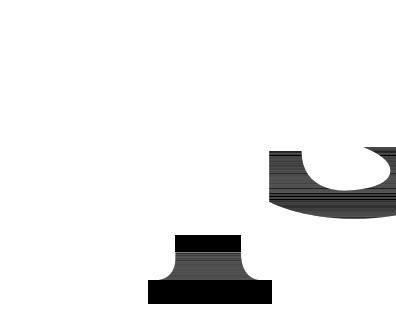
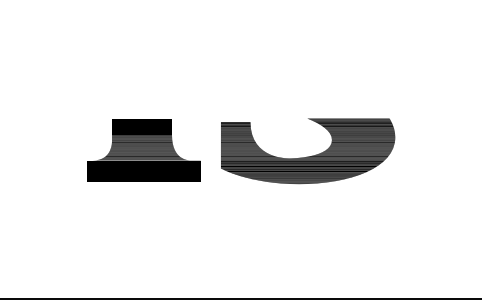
part: (209, 269) -> (143, 150), moved

